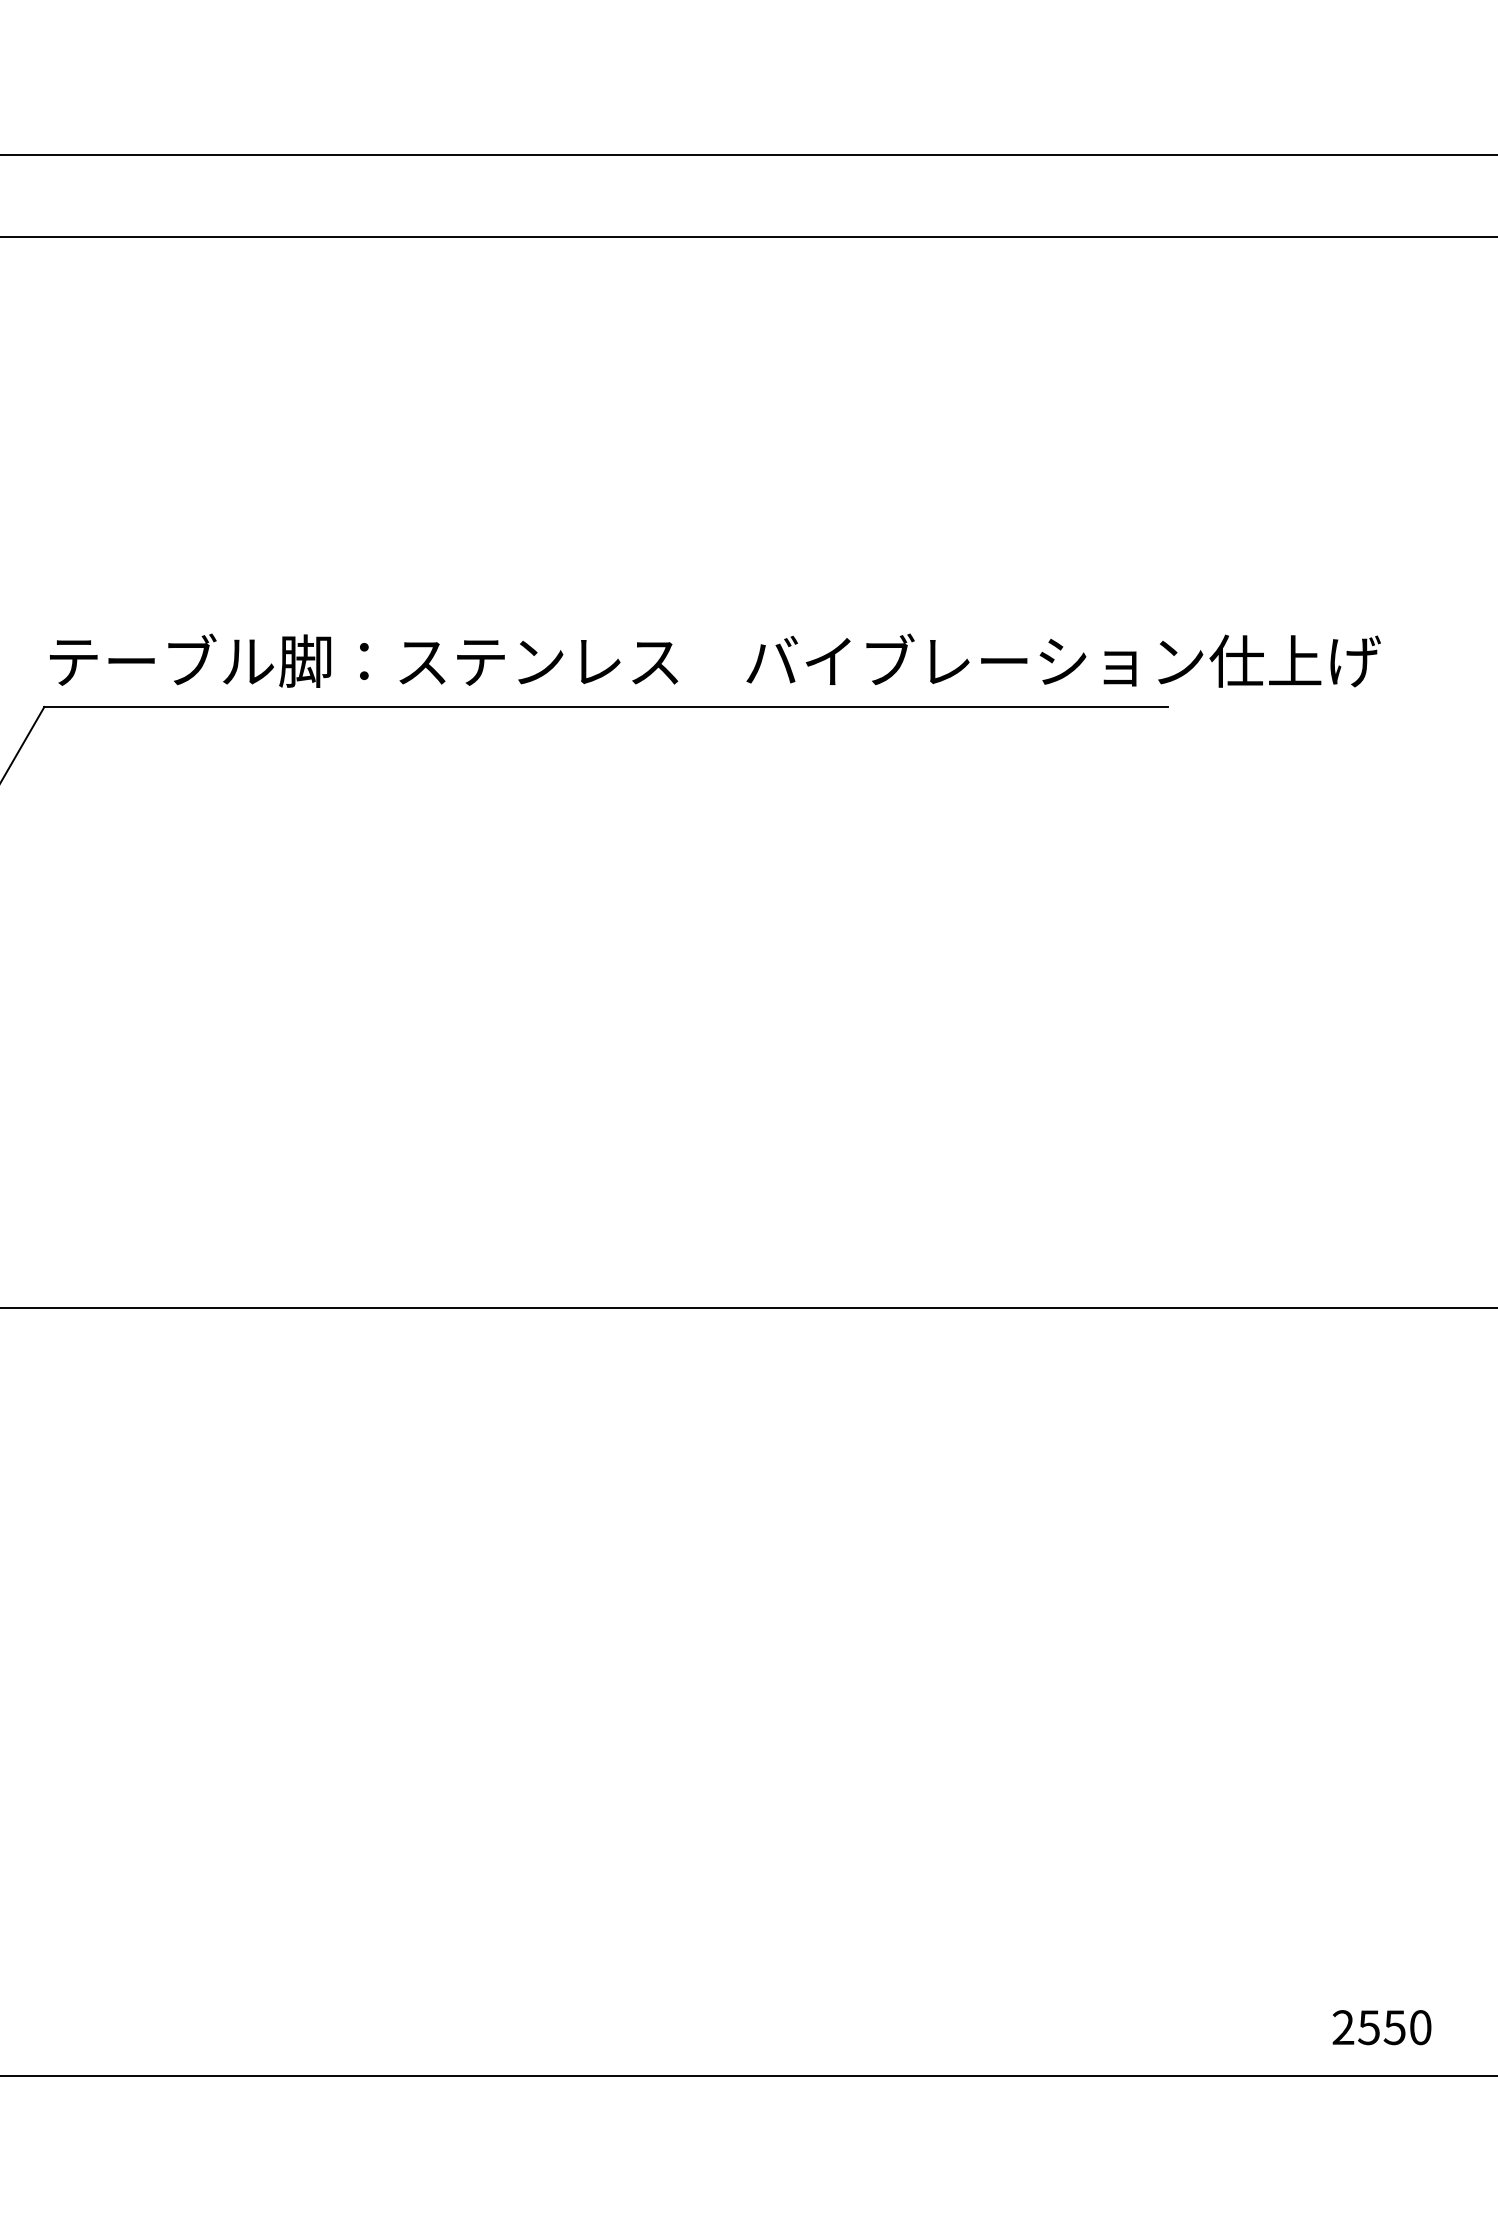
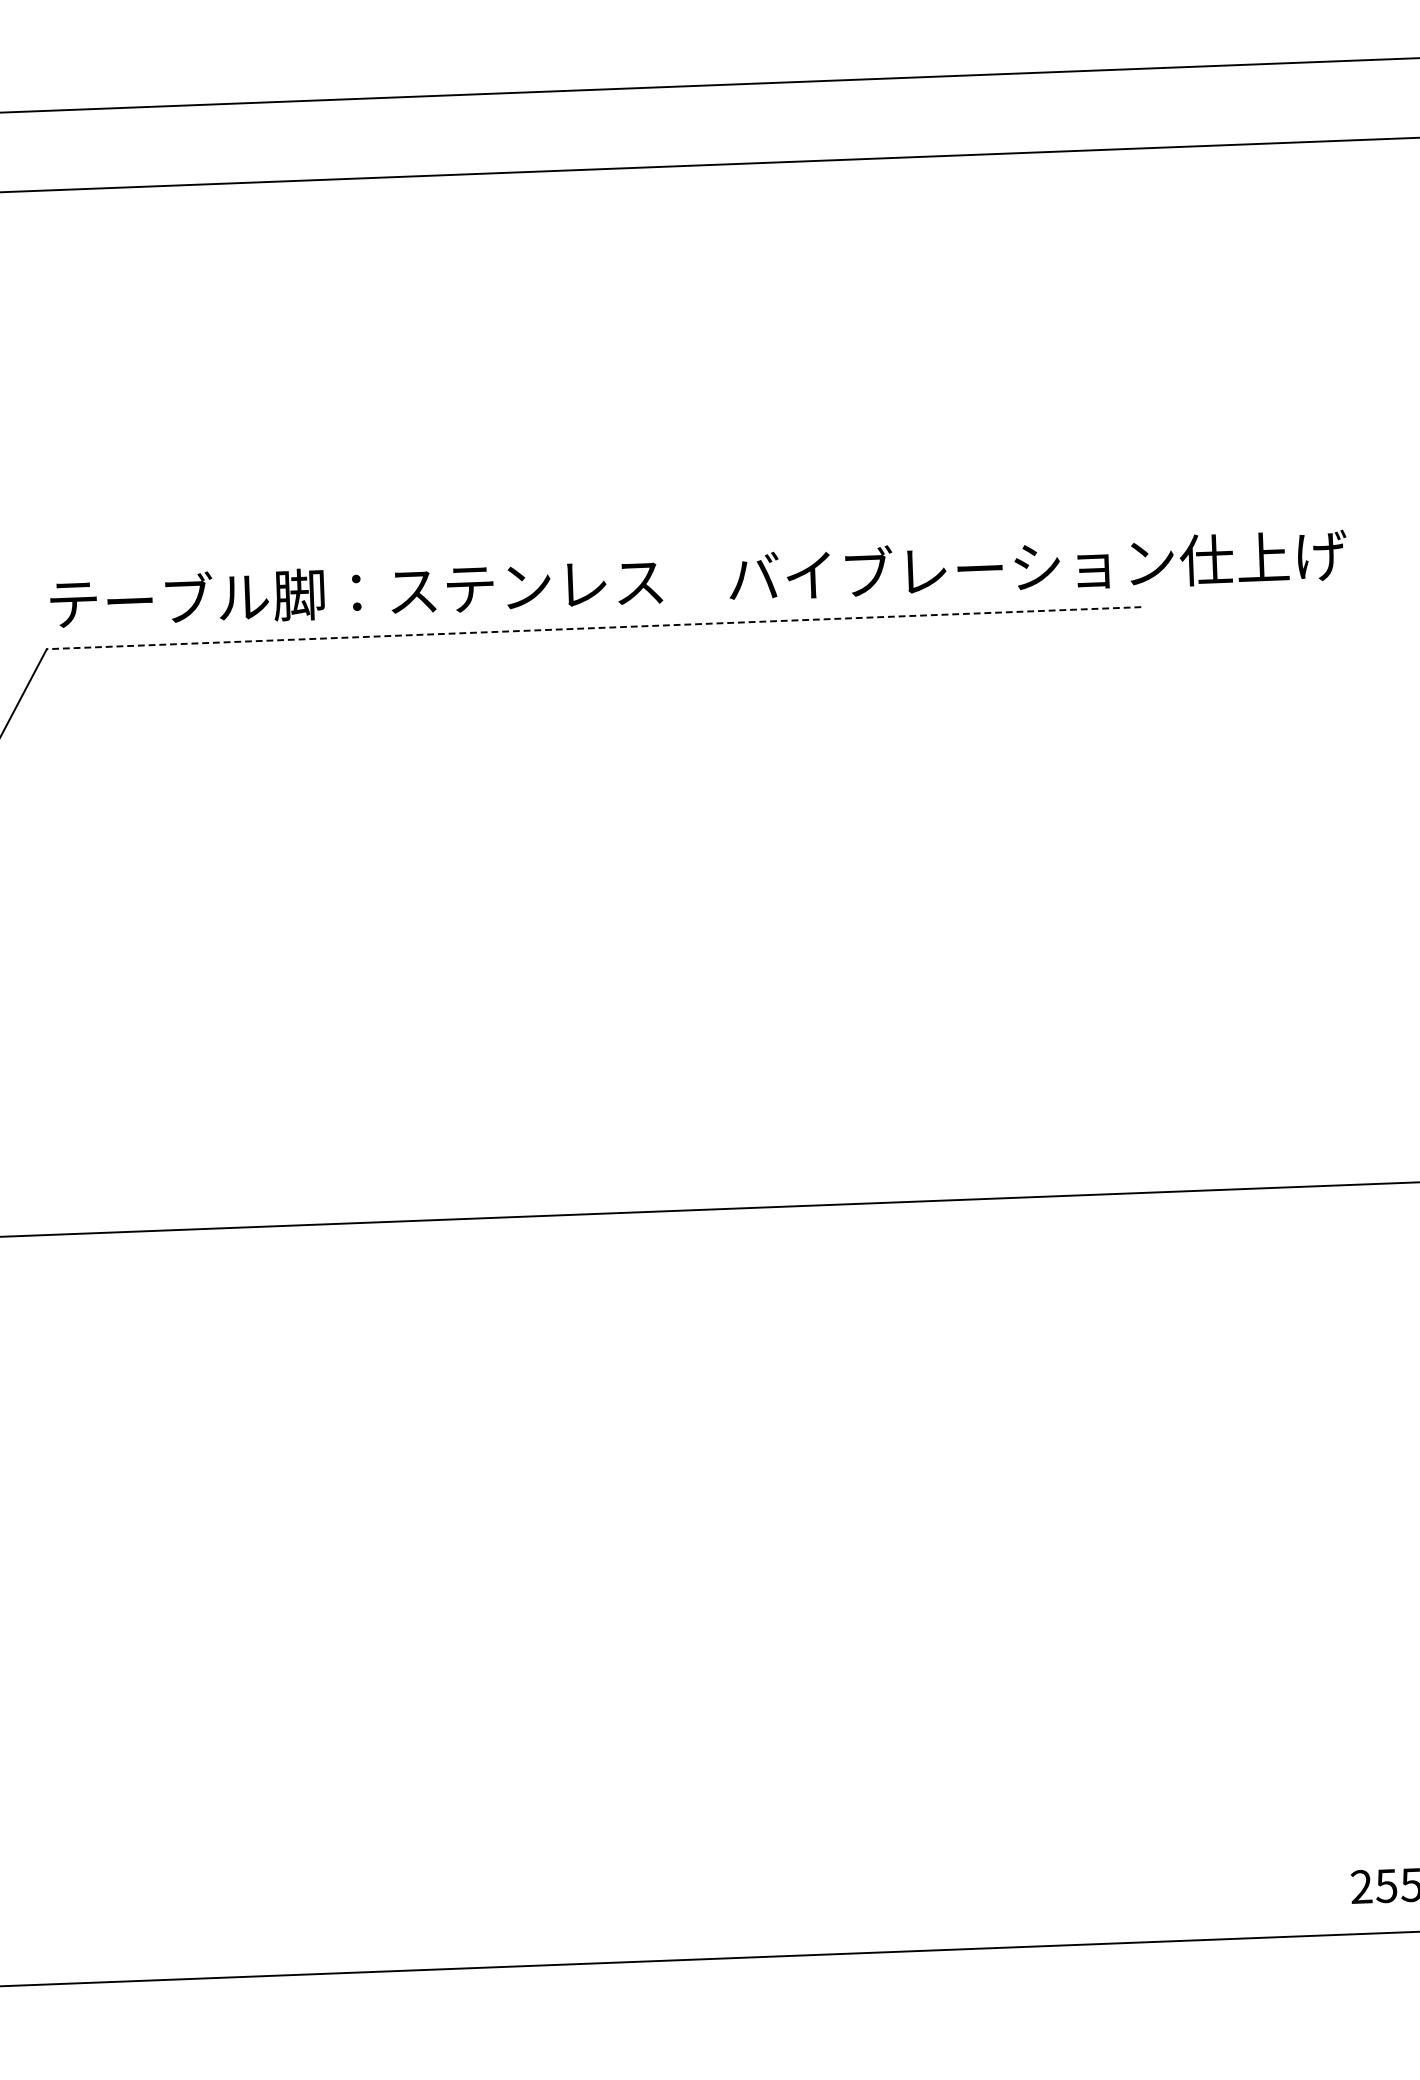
line: (606, 707) -> (594, 628), solid -> dashed

